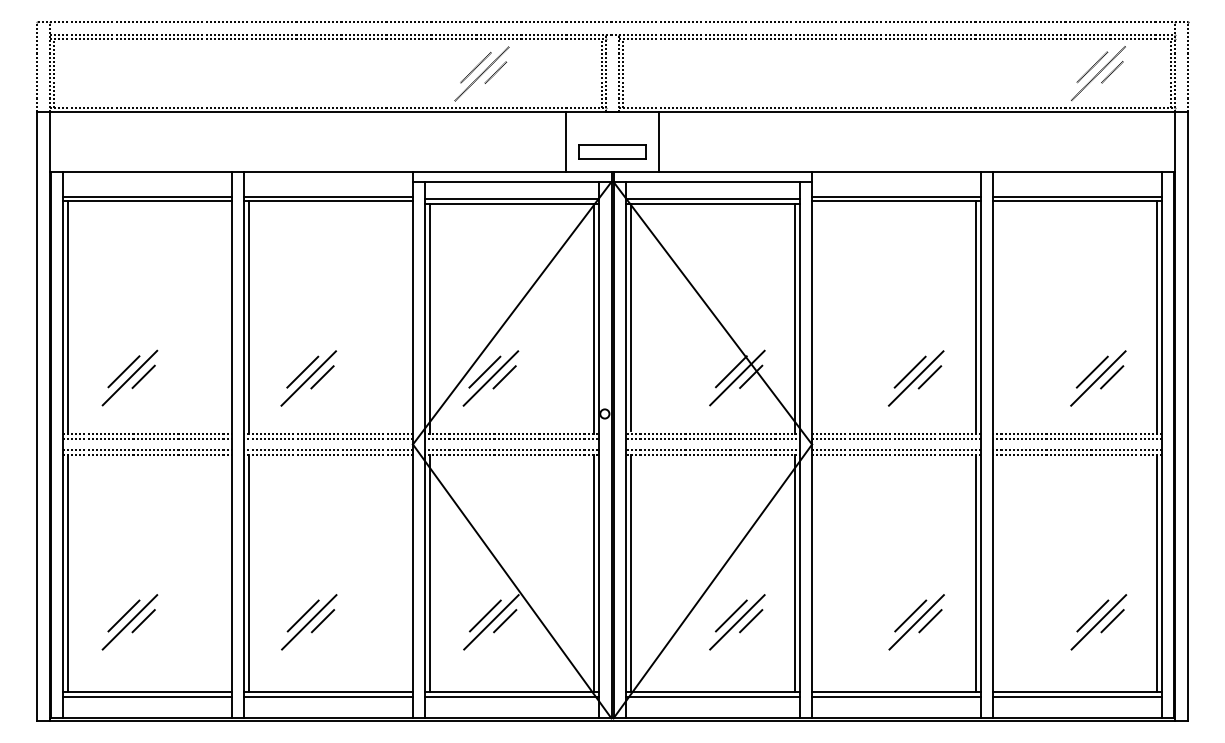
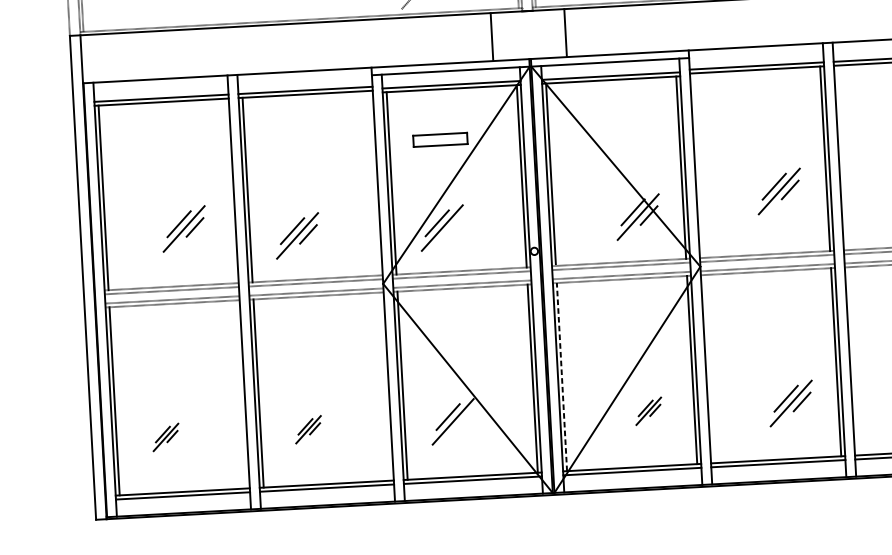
part: (612, 151) -> (440, 139), moved
part: (129, 377) -> (183, 228), moved
line: (504, 377) -> (453, 226), removed
part: (915, 378) -> (778, 191), moved
line: (630, 573) -> (561, 377), solid -> dashed
line: (505, 621) -> (464, 420), removed
part: (129, 622) -> (165, 437), size x0.6
part: (309, 622) -> (308, 429), size x0.6
part: (737, 622) -> (648, 411), size x0.6

